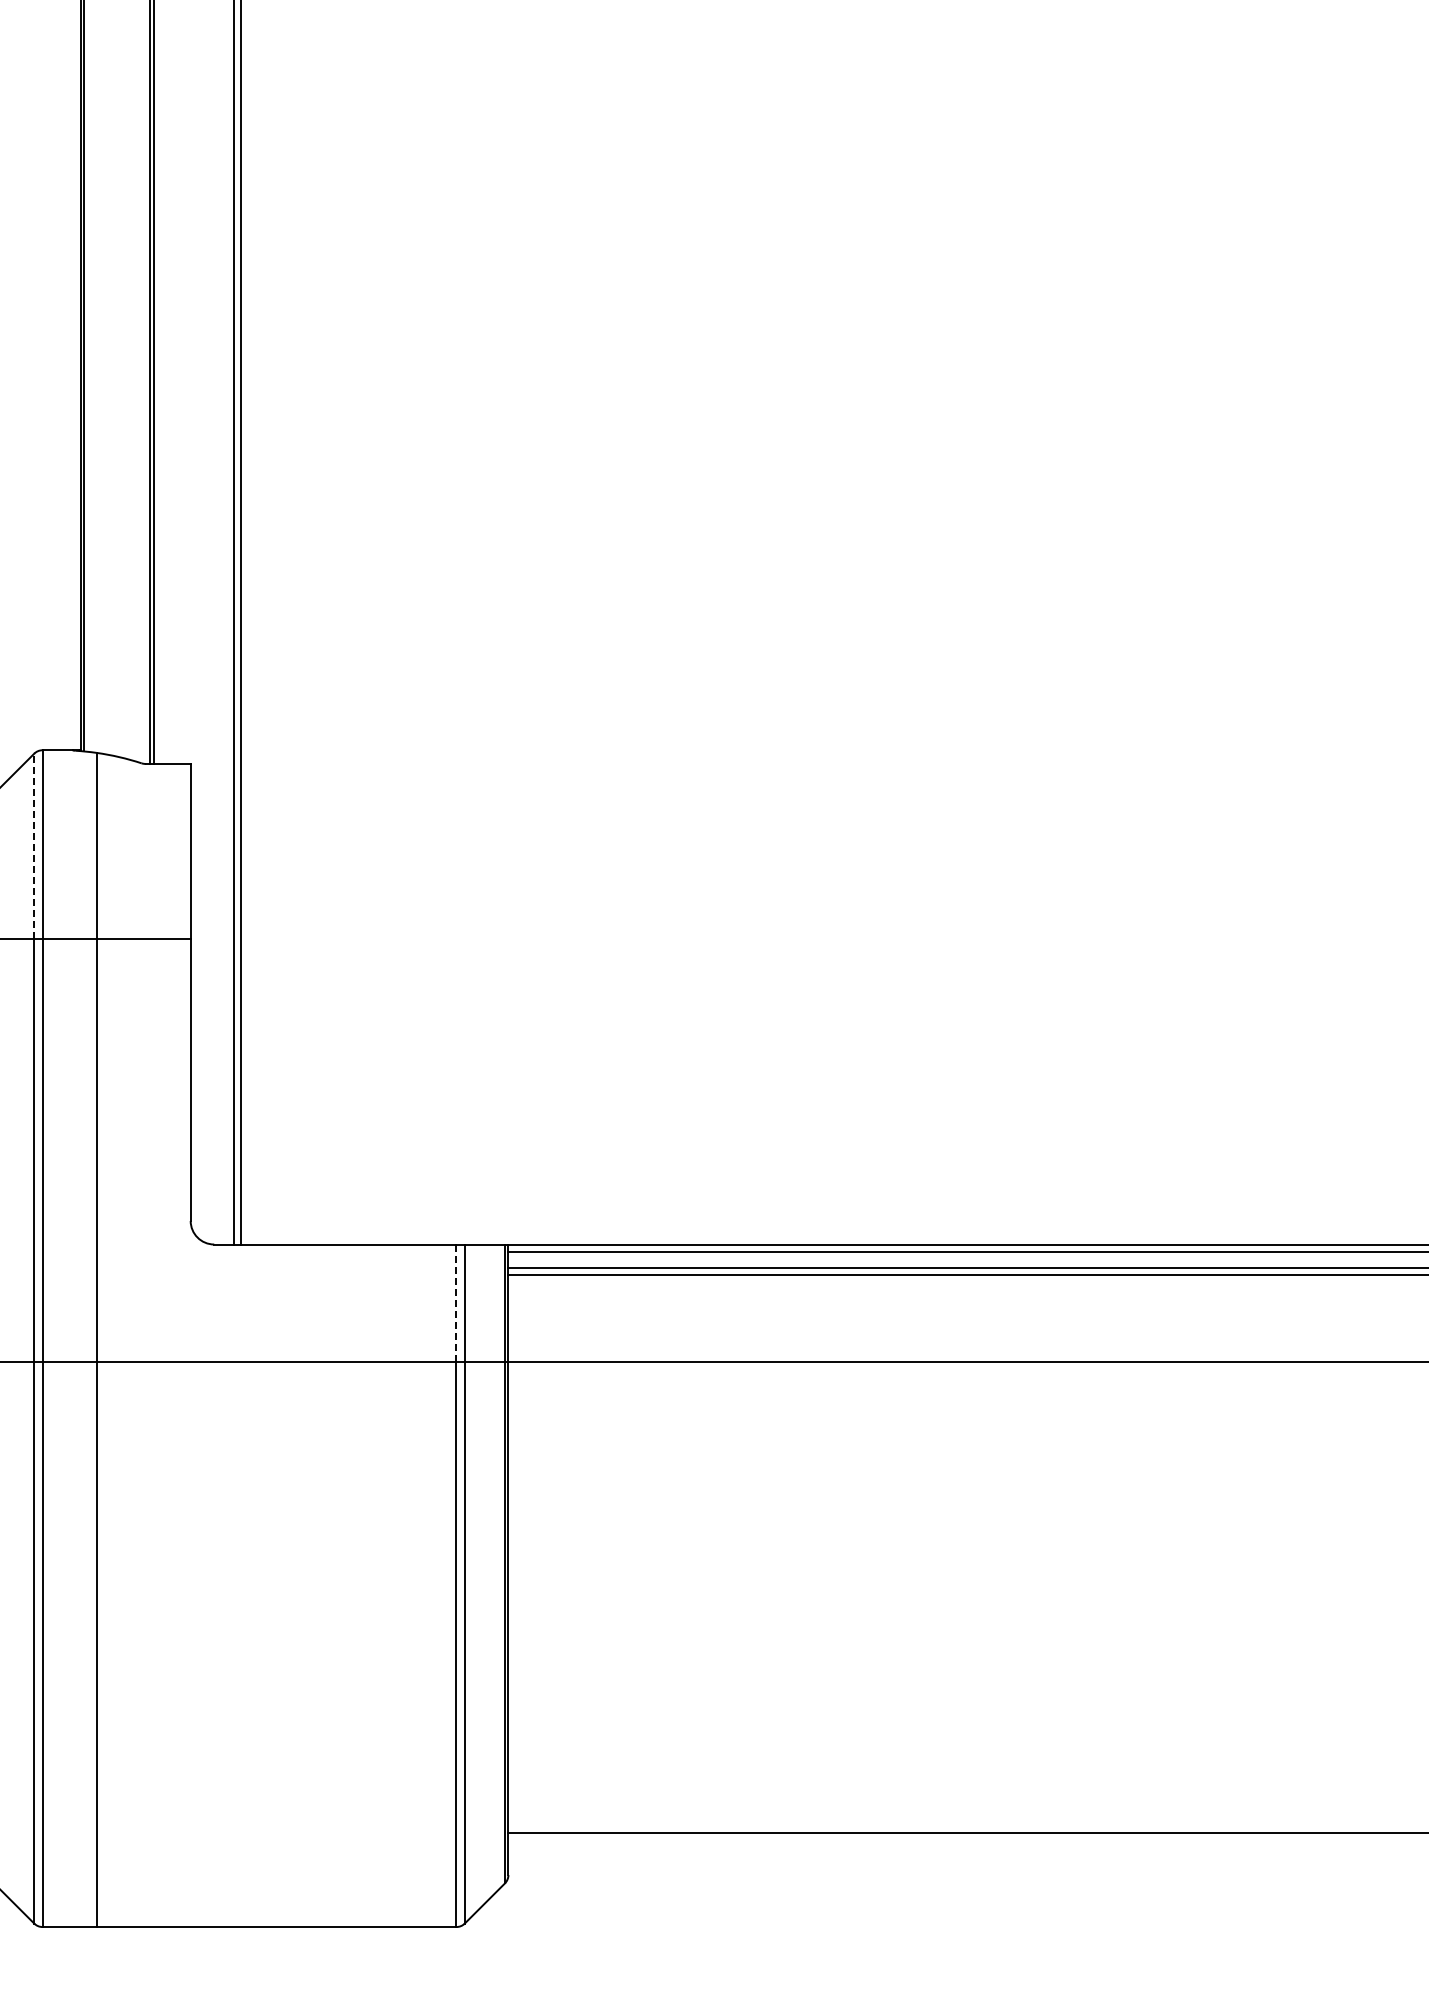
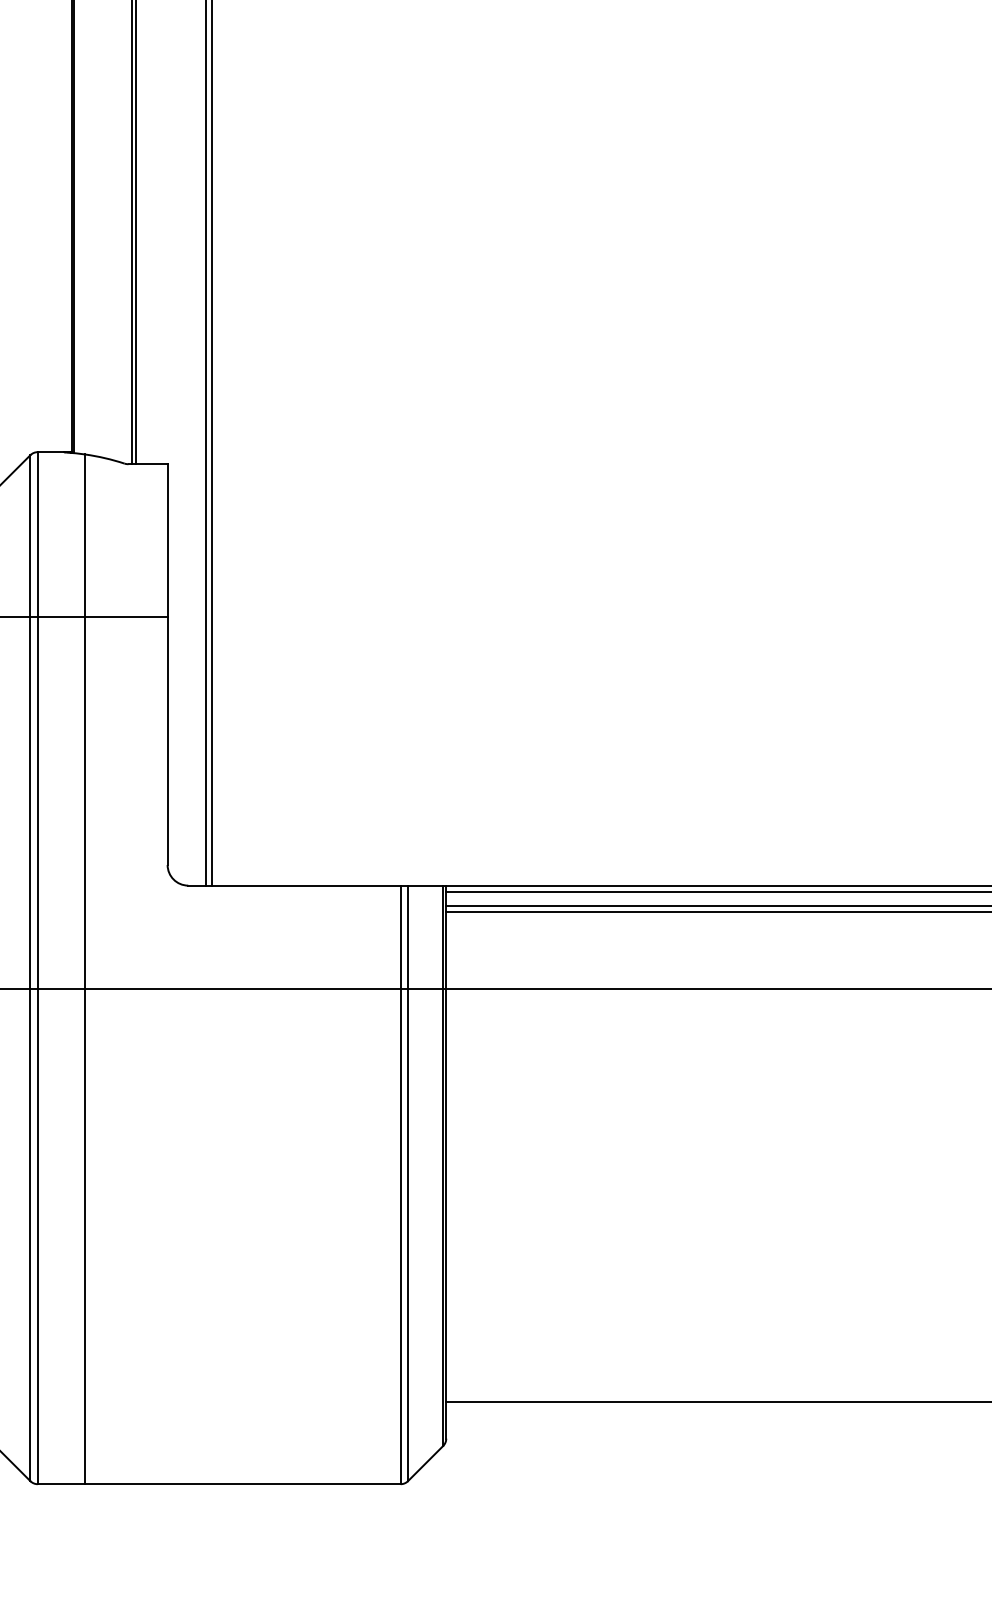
line: (34, 845) -> (30, 535), dashed -> solid
line: (456, 1303) -> (400, 937), dashed -> solid

